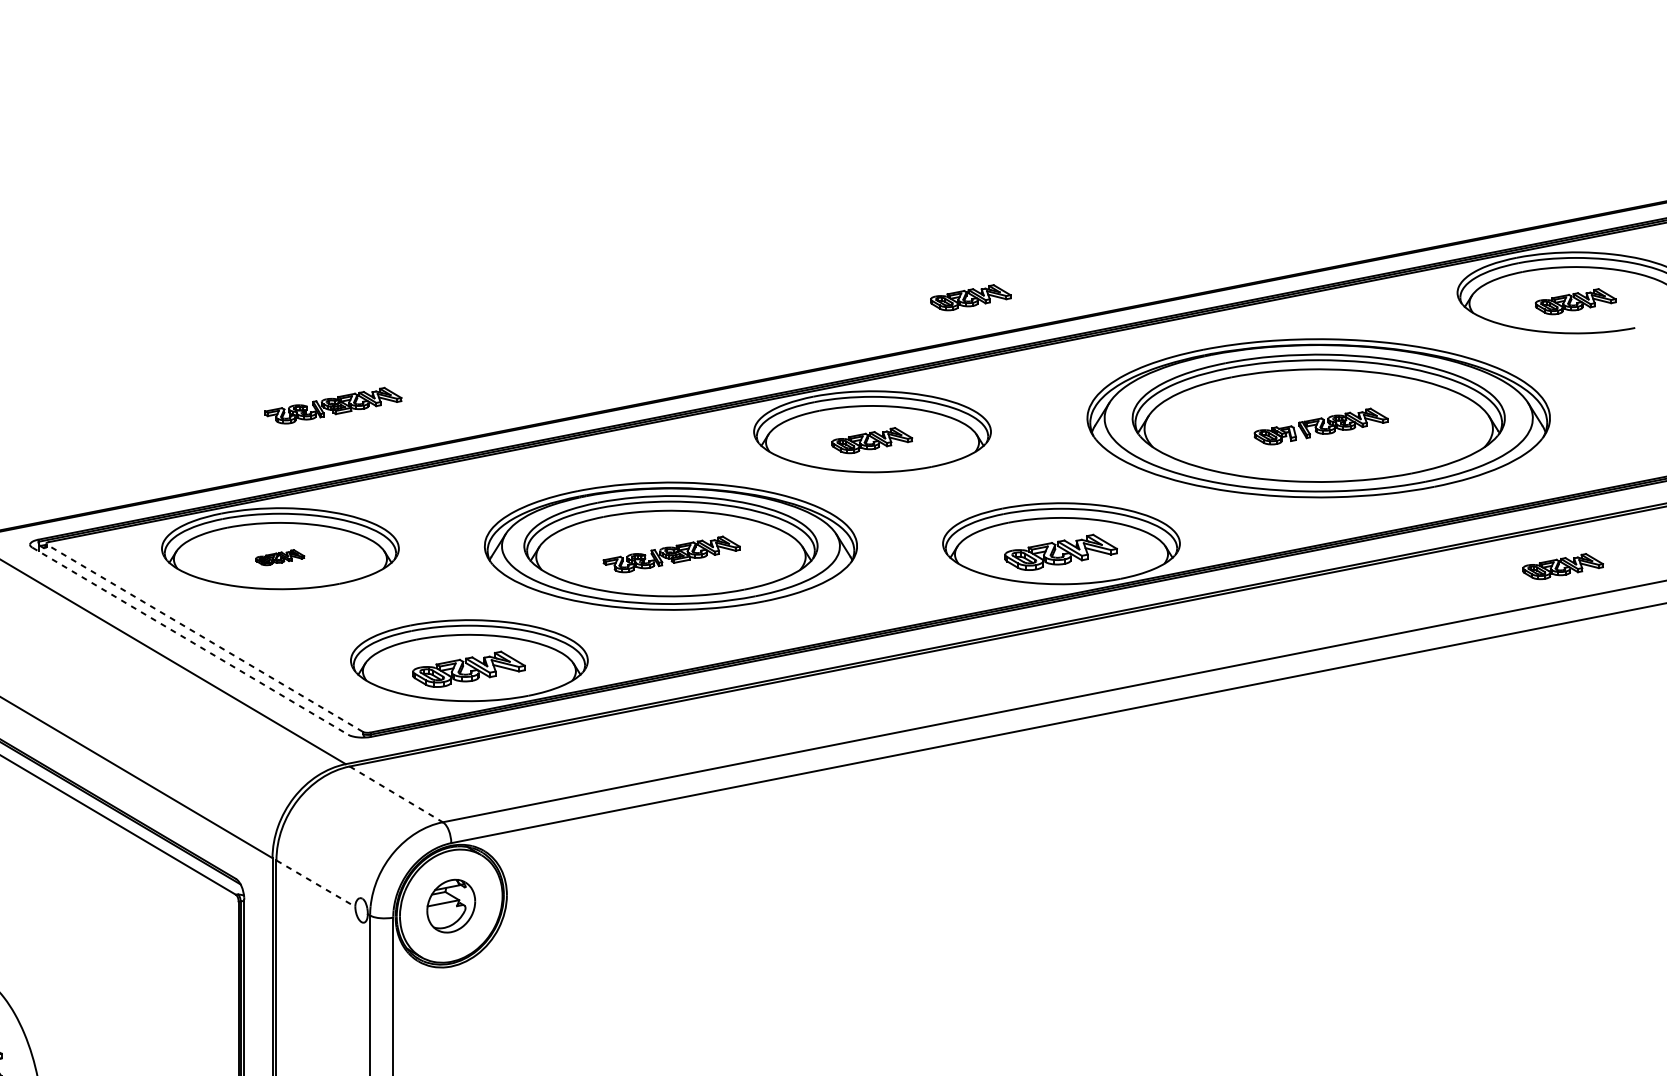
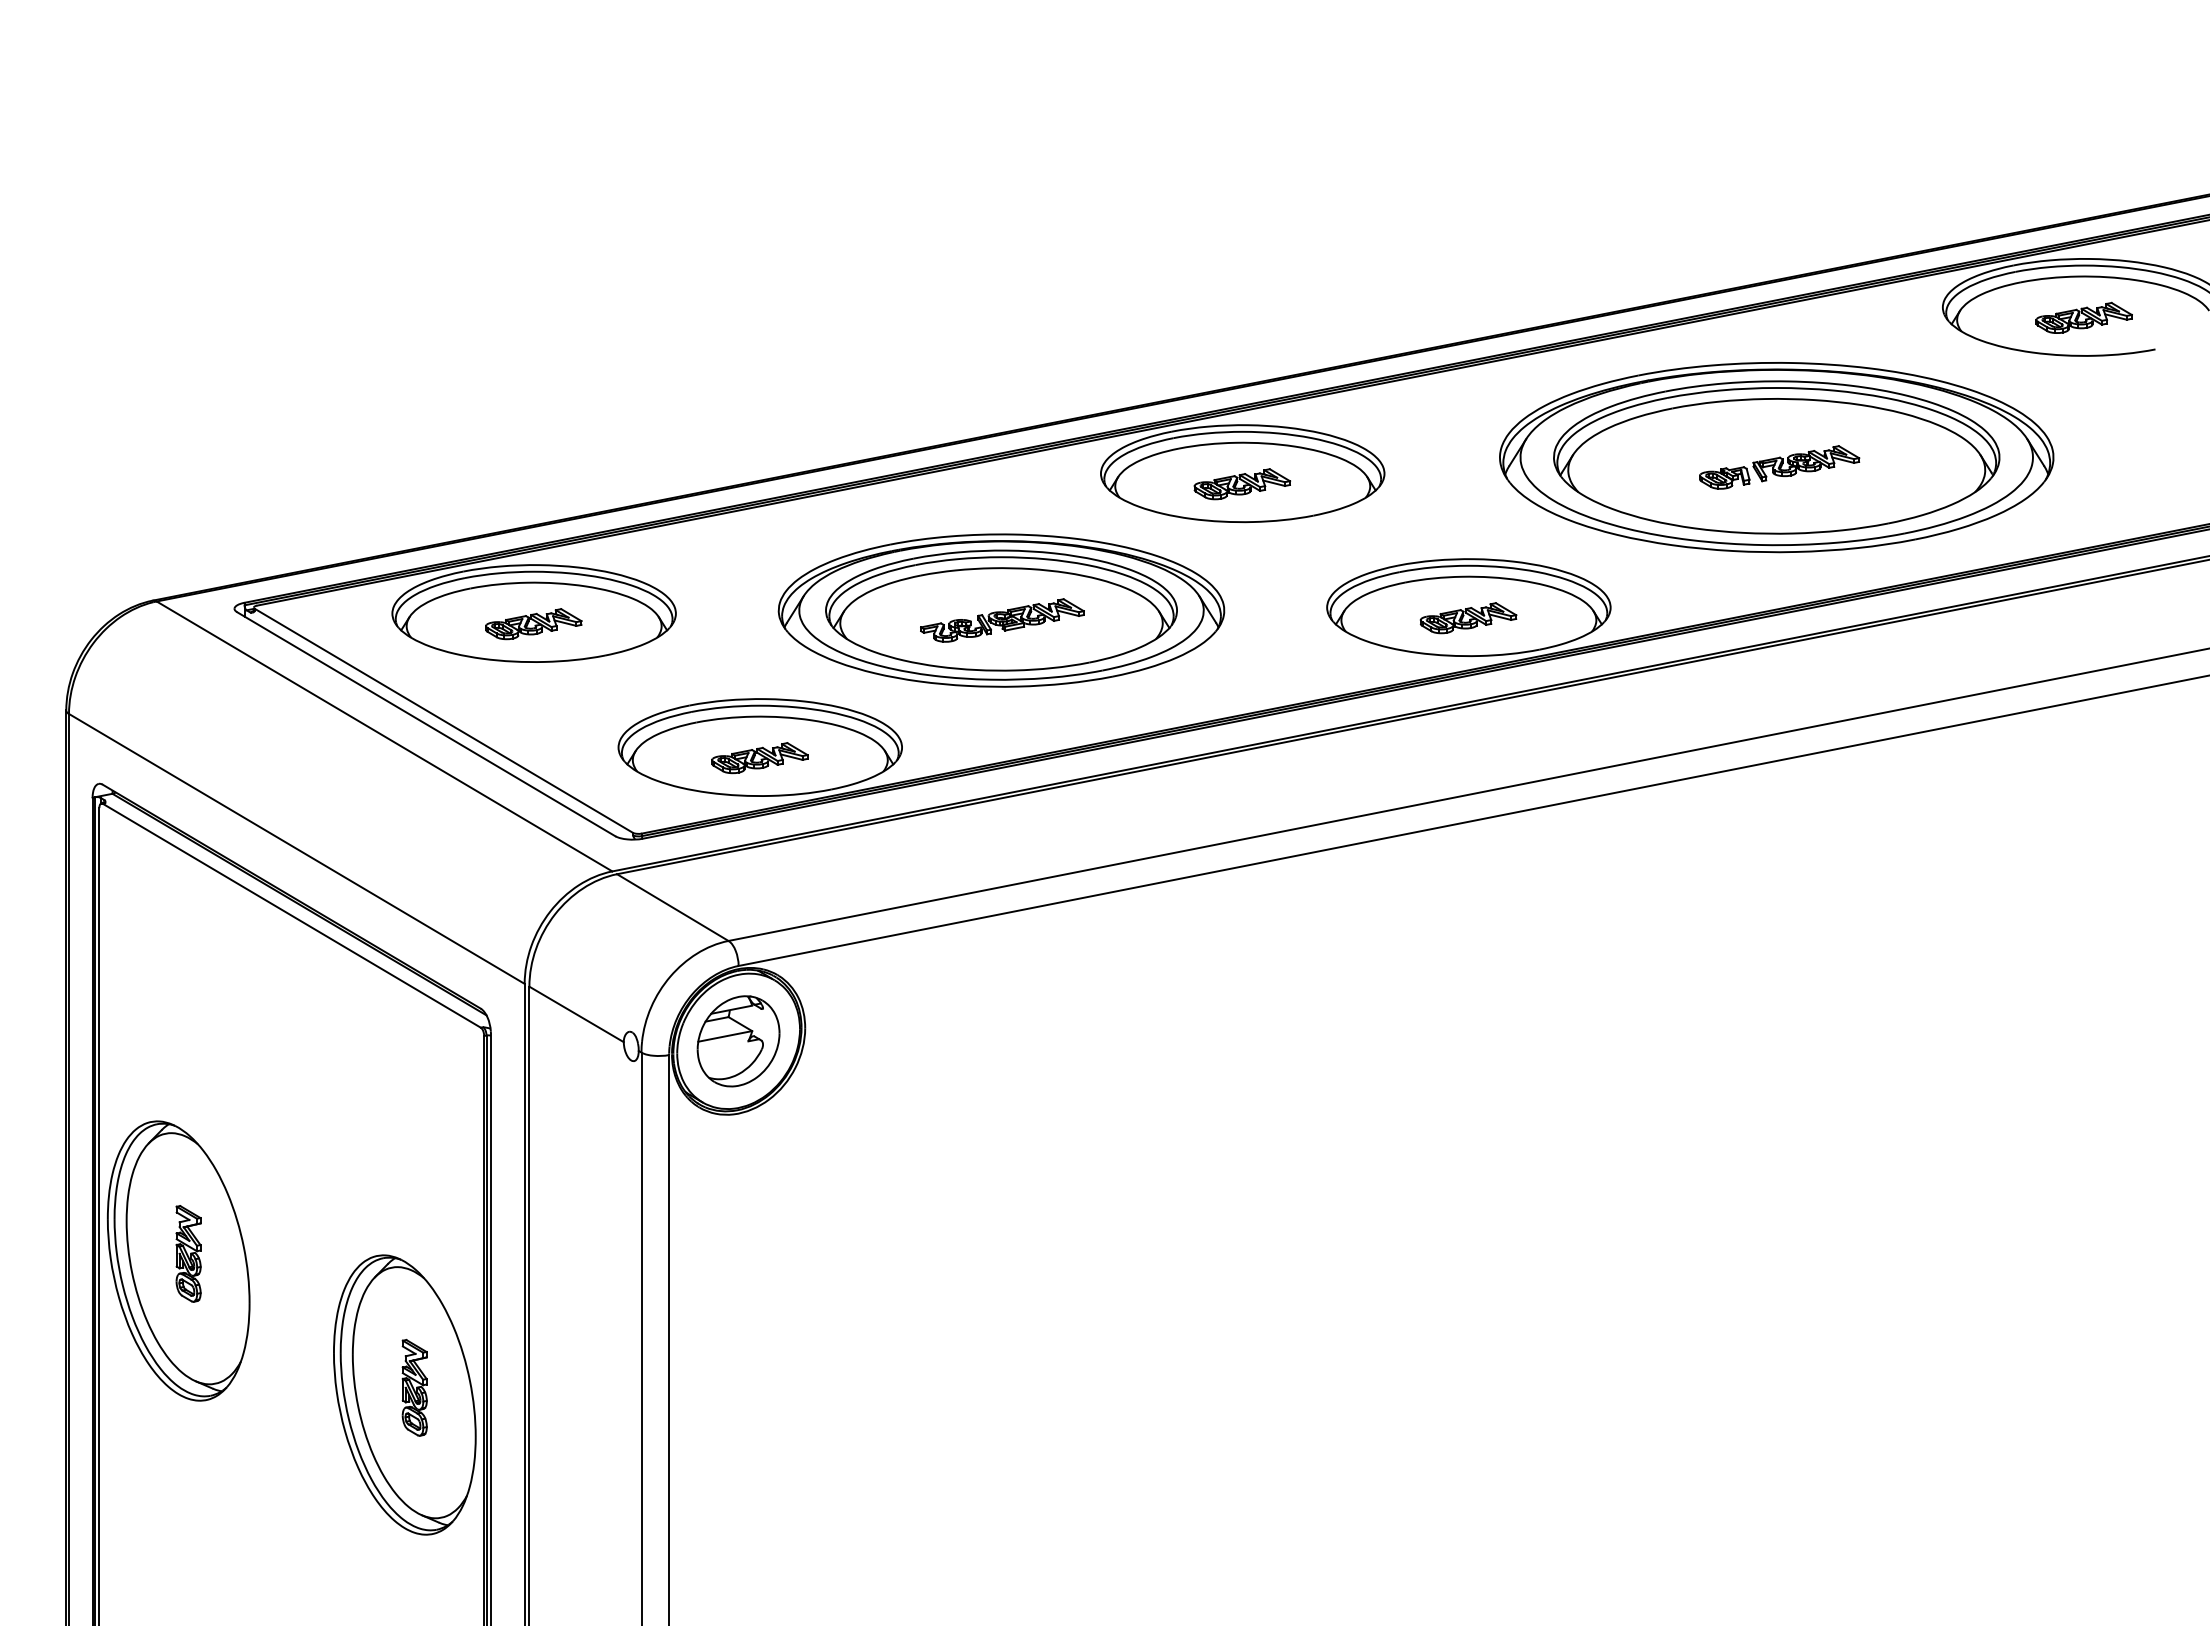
part: (970, 297) -> (1360, 313), removed
part: (333, 405) -> (597, 442), removed
part: (1061, 552) -> (1468, 618), size x0.71
part: (279, 557) -> (533, 624), size x1.67
part: (1562, 566) -> (2068, 634), removed
line: (204, 638) -> (443, 720), dashed -> solid
line: (190, 641) -> (426, 724), dashed -> solid
part: (468, 669) -> (759, 758), size x0.71
line: (396, 794) -> (672, 907), dashed -> solid
line: (315, 883) -> (576, 1014), dashed -> solid
part: (451, 906) -> (738, 1041), size x1.43

